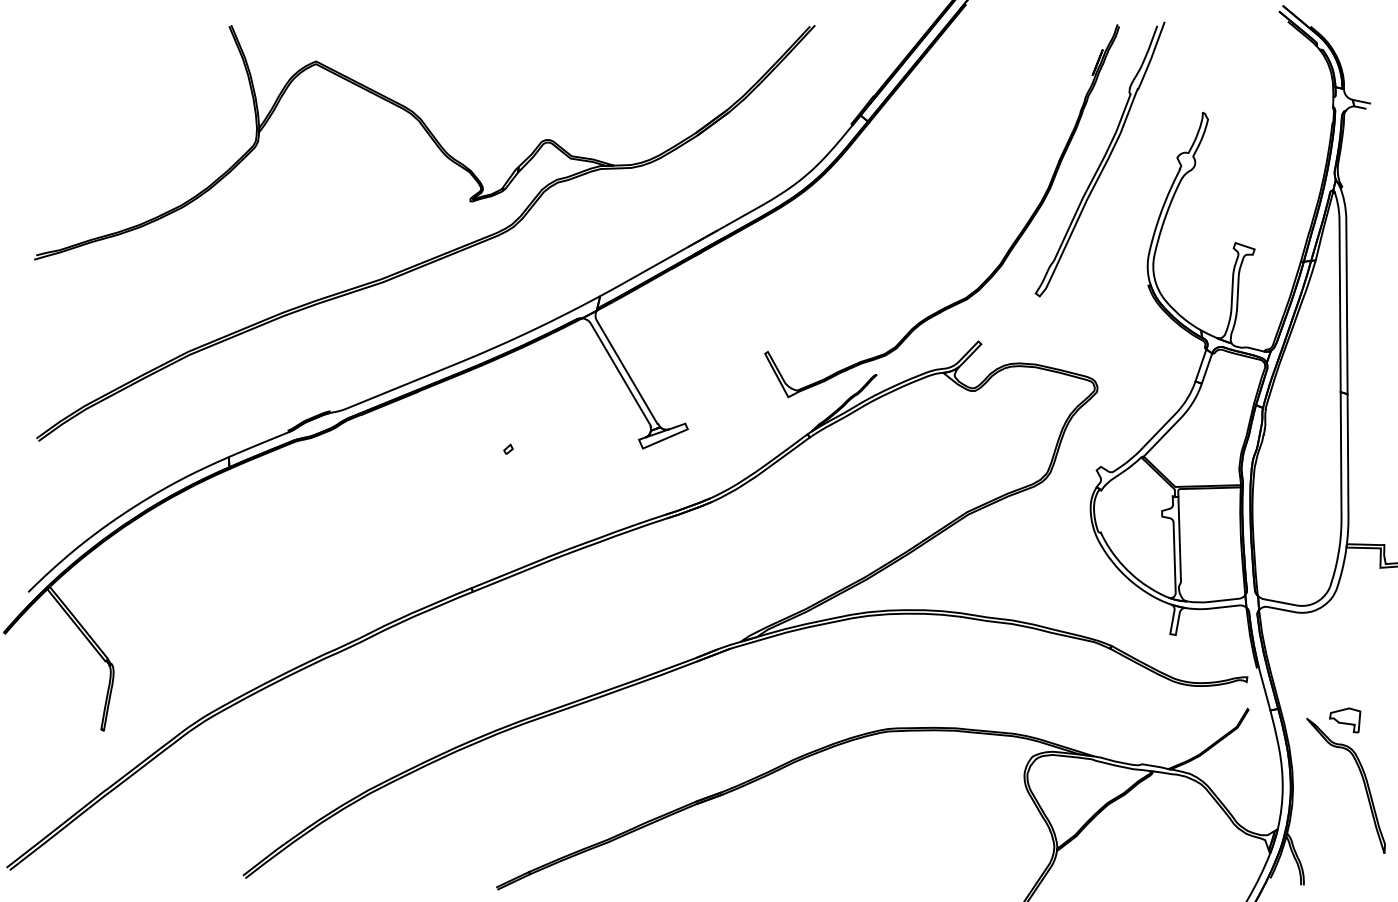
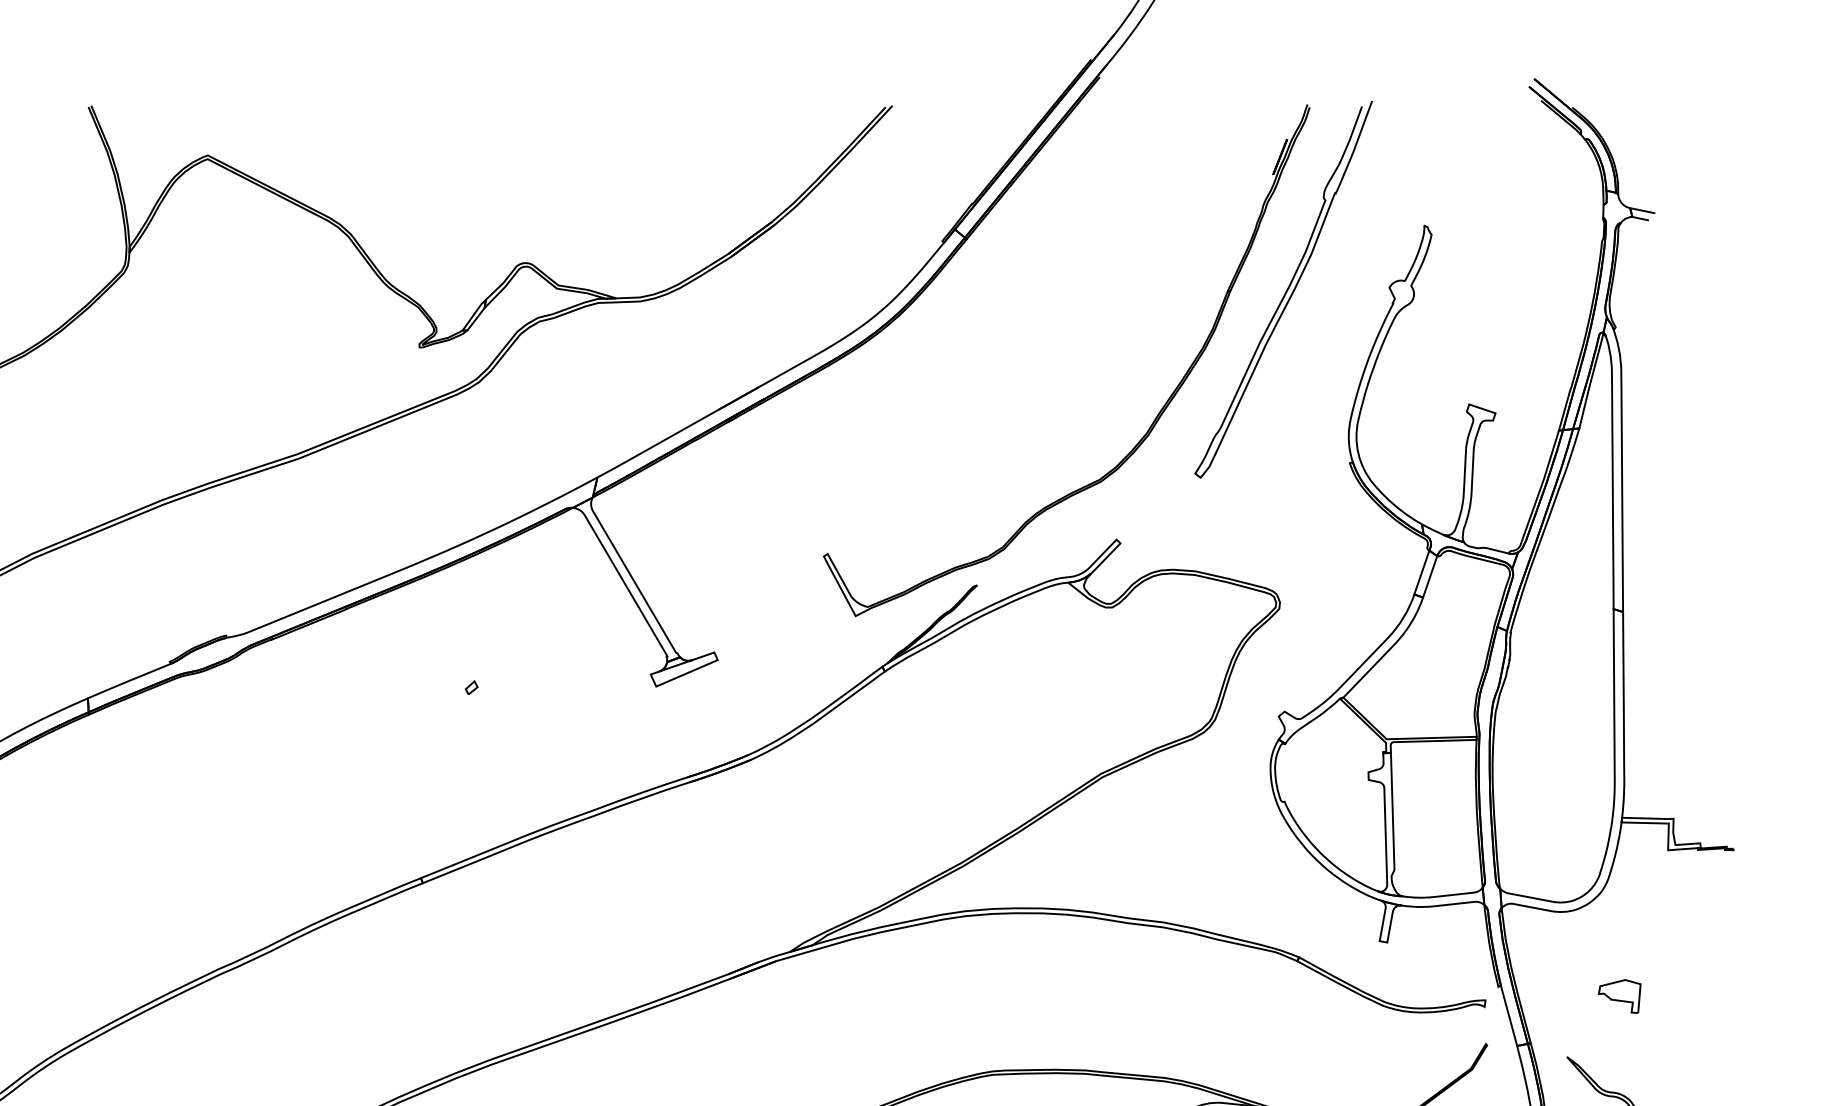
part: (1345, 720) -> (1620, 996), moved

